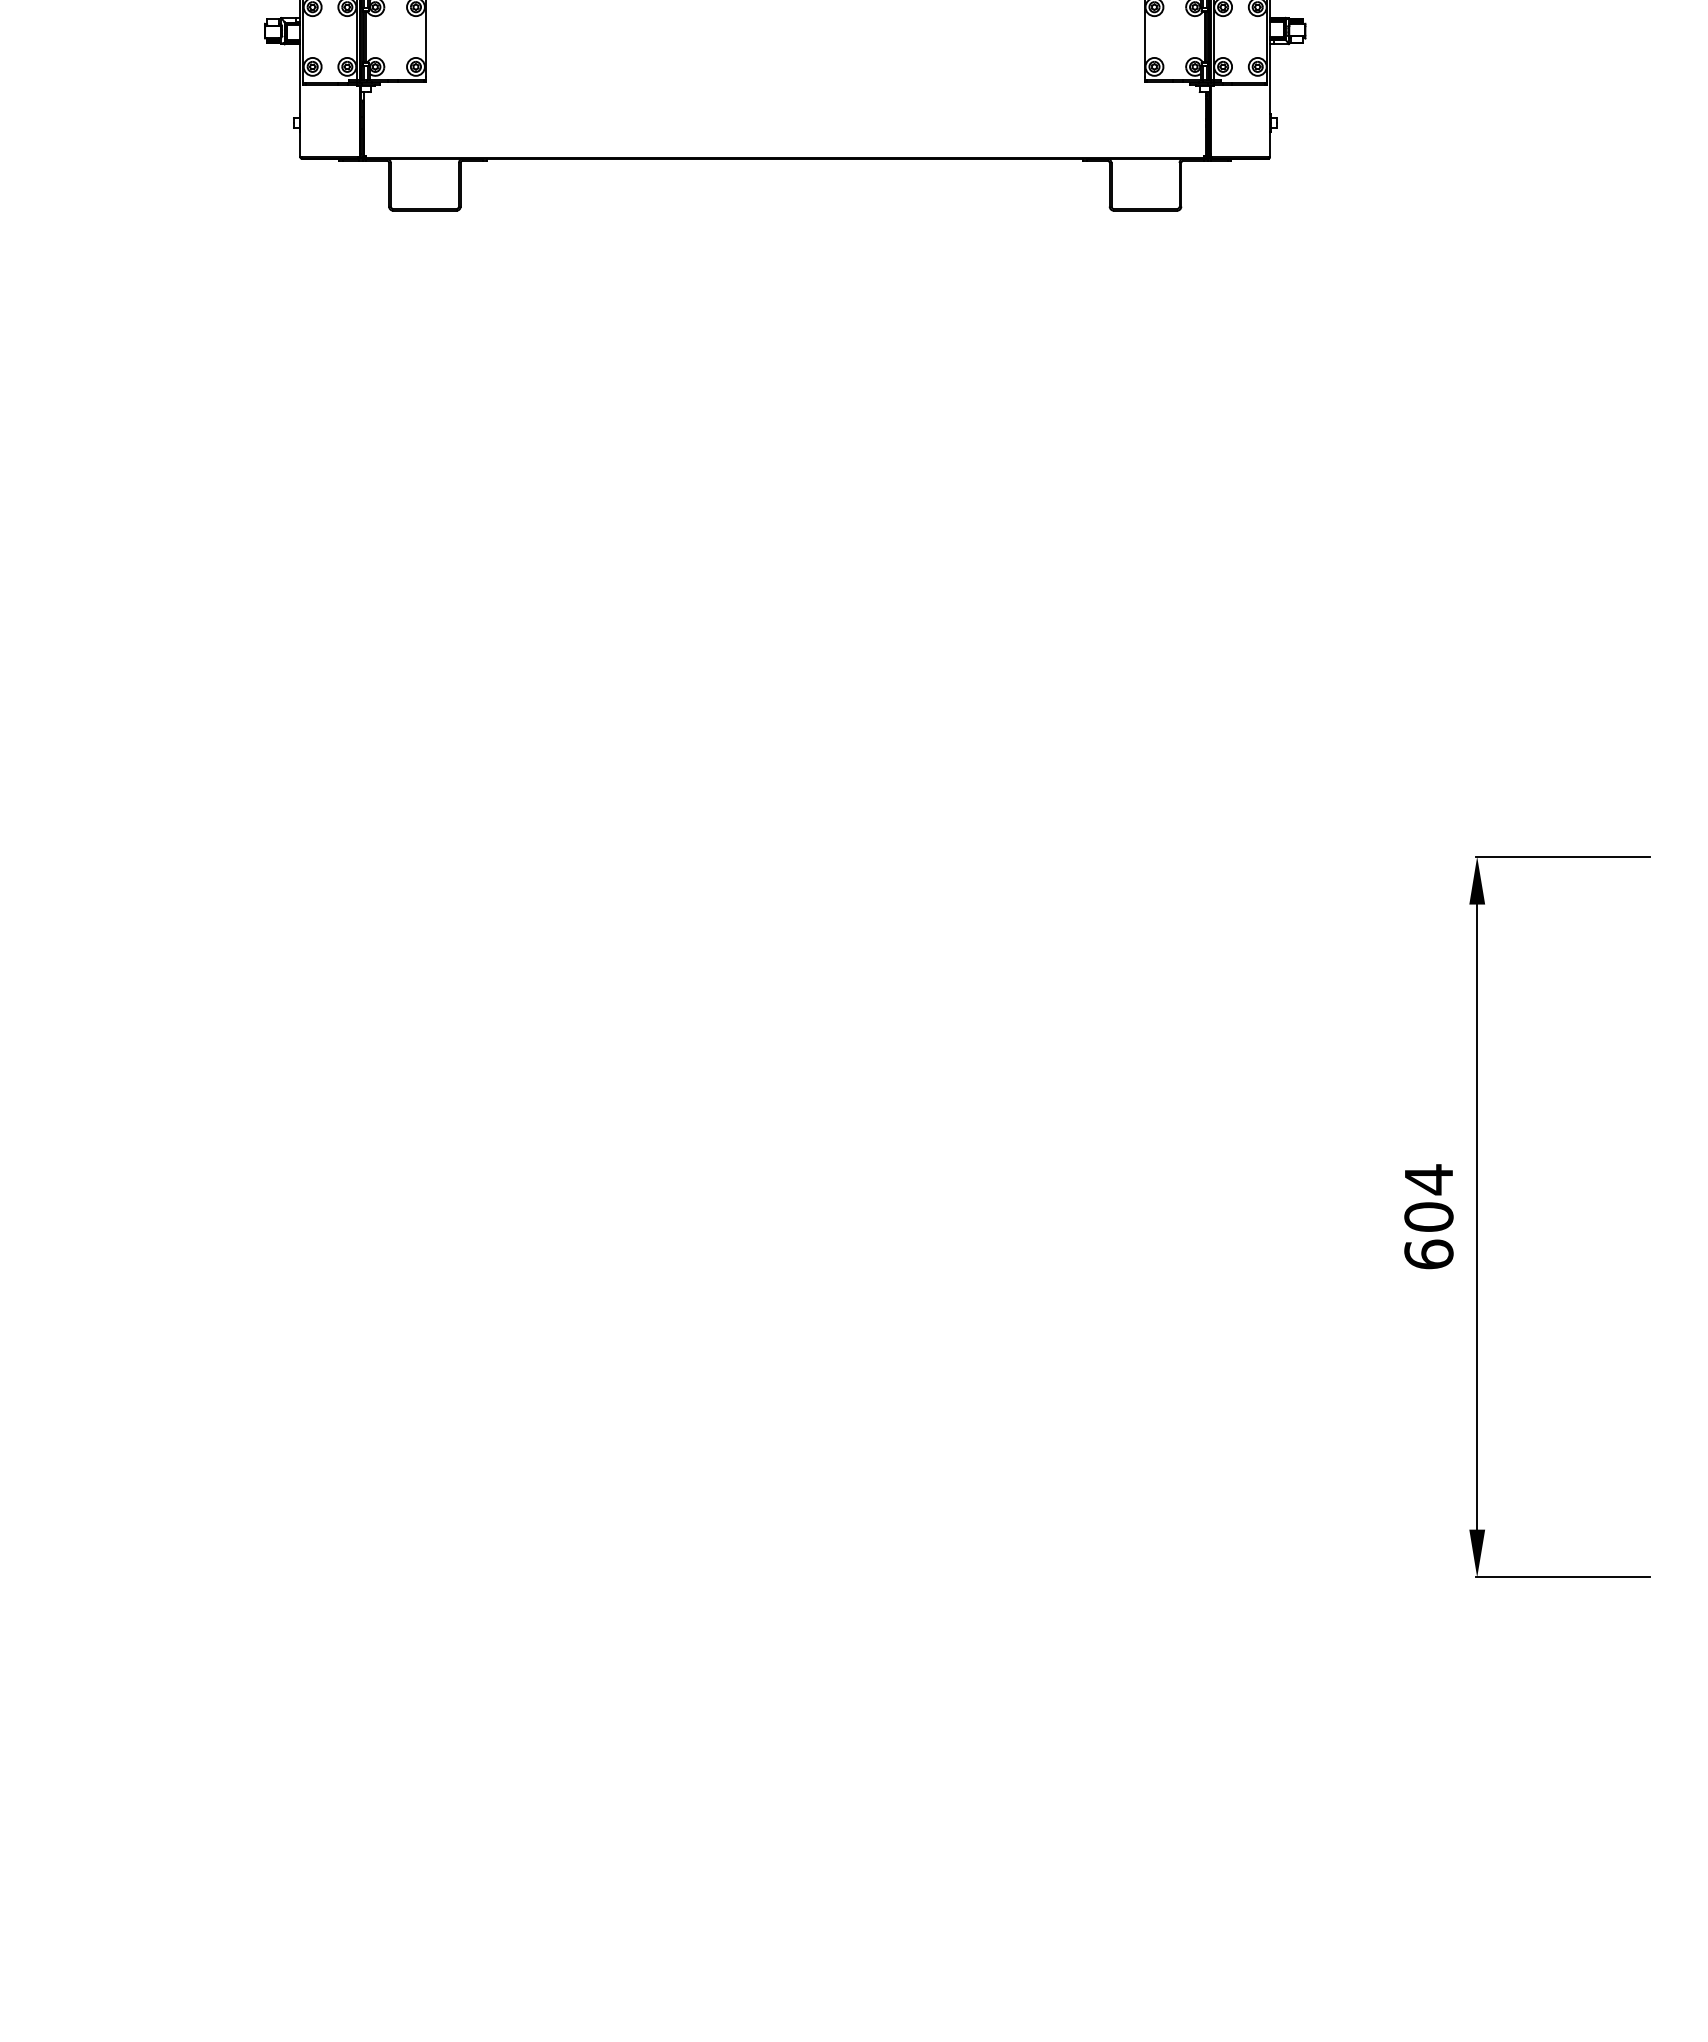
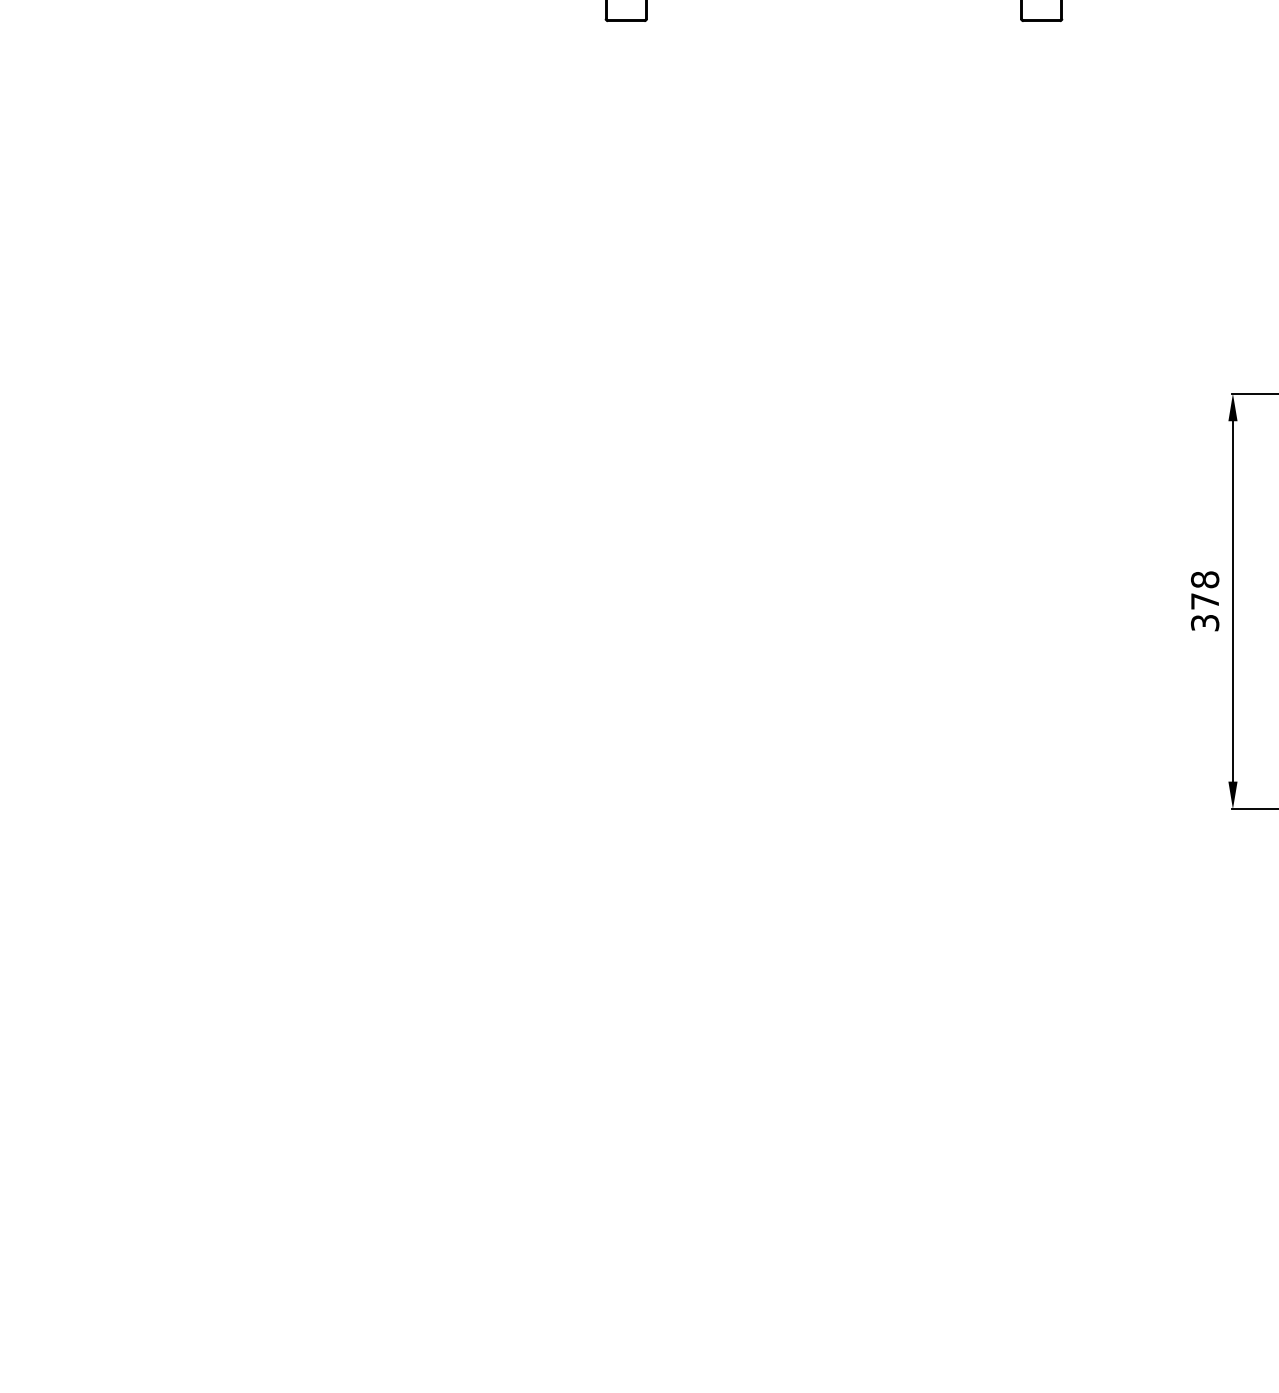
text: (1427, 1217) -> (1204, 601), 604 -> 378

